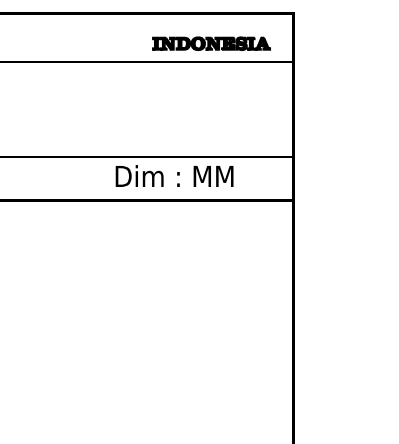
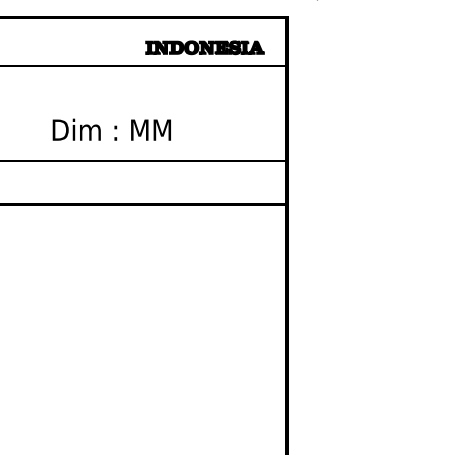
text: (174, 175) -> (111, 129), moved

